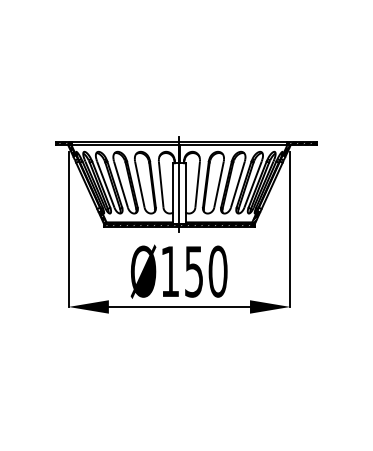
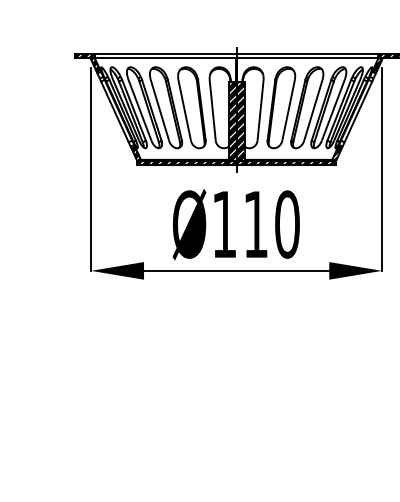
hatch: (179, 193) -> (236, 121), added
text: (193, 271) -> (255, 224), Ø150 -> Ø110

